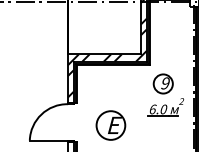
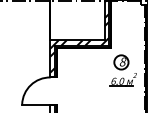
text: (165, 83) -> (123, 62), 9 -> 8
part: (110, 125) -> (82, 93), removed

